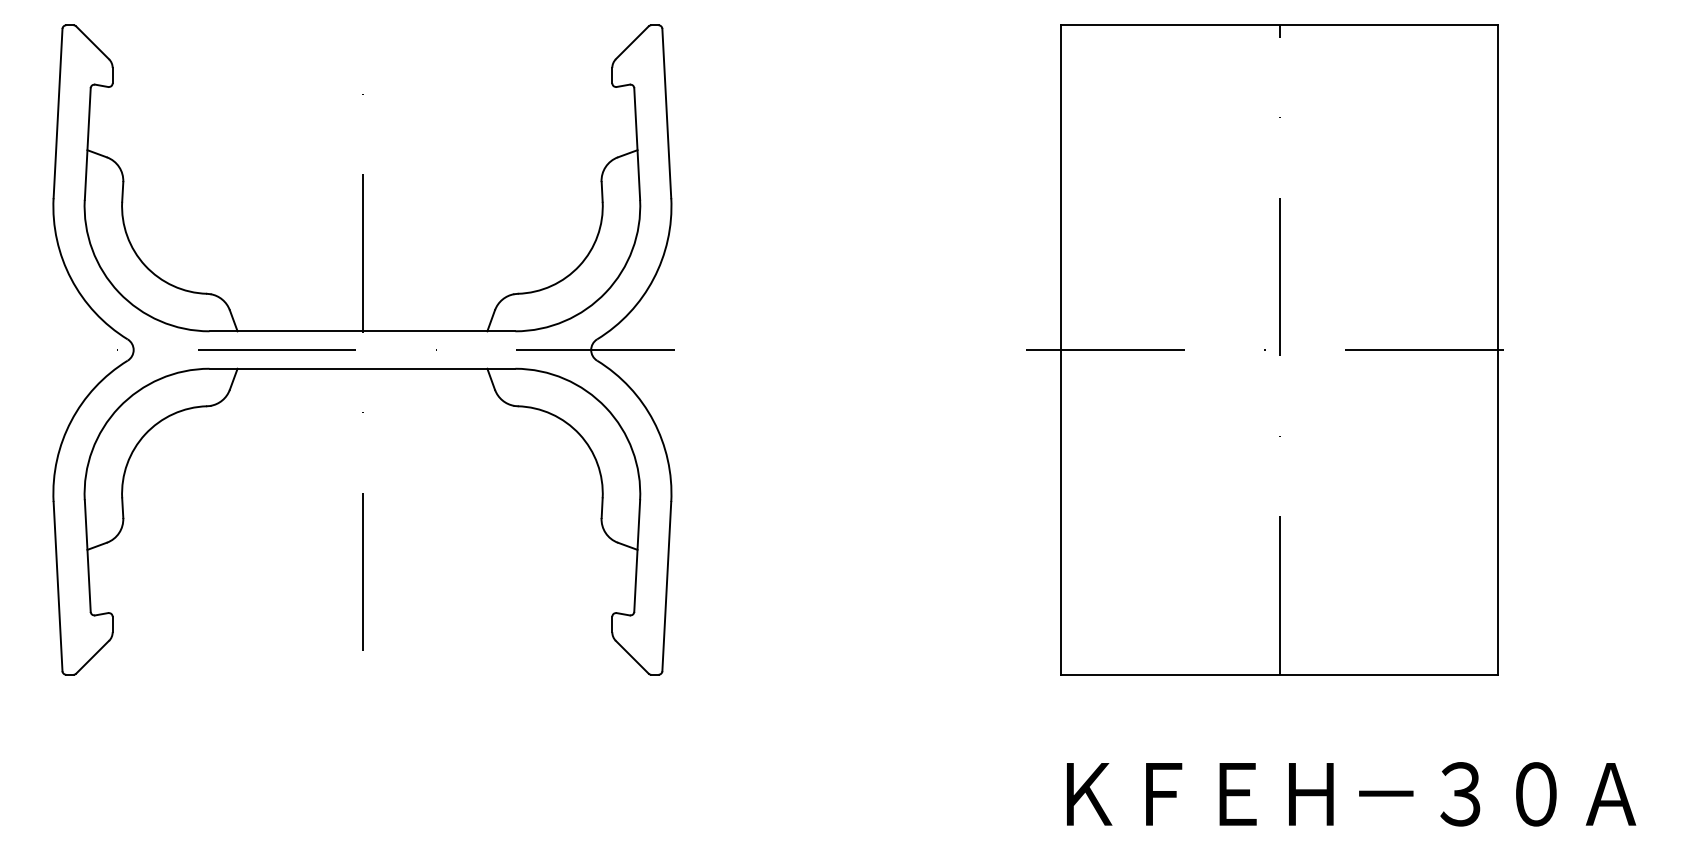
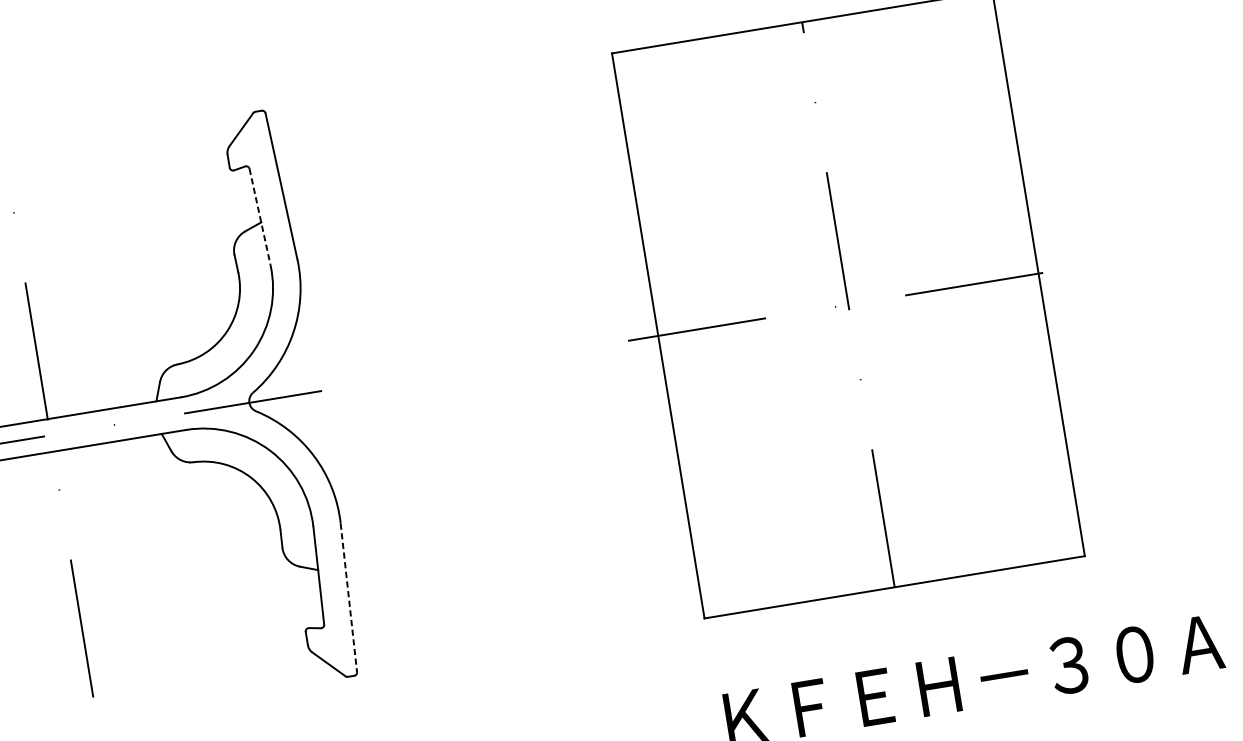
line: (637, 144) -> (260, 217), solid -> dashed
line: (666, 586) -> (348, 597), solid -> dashed

